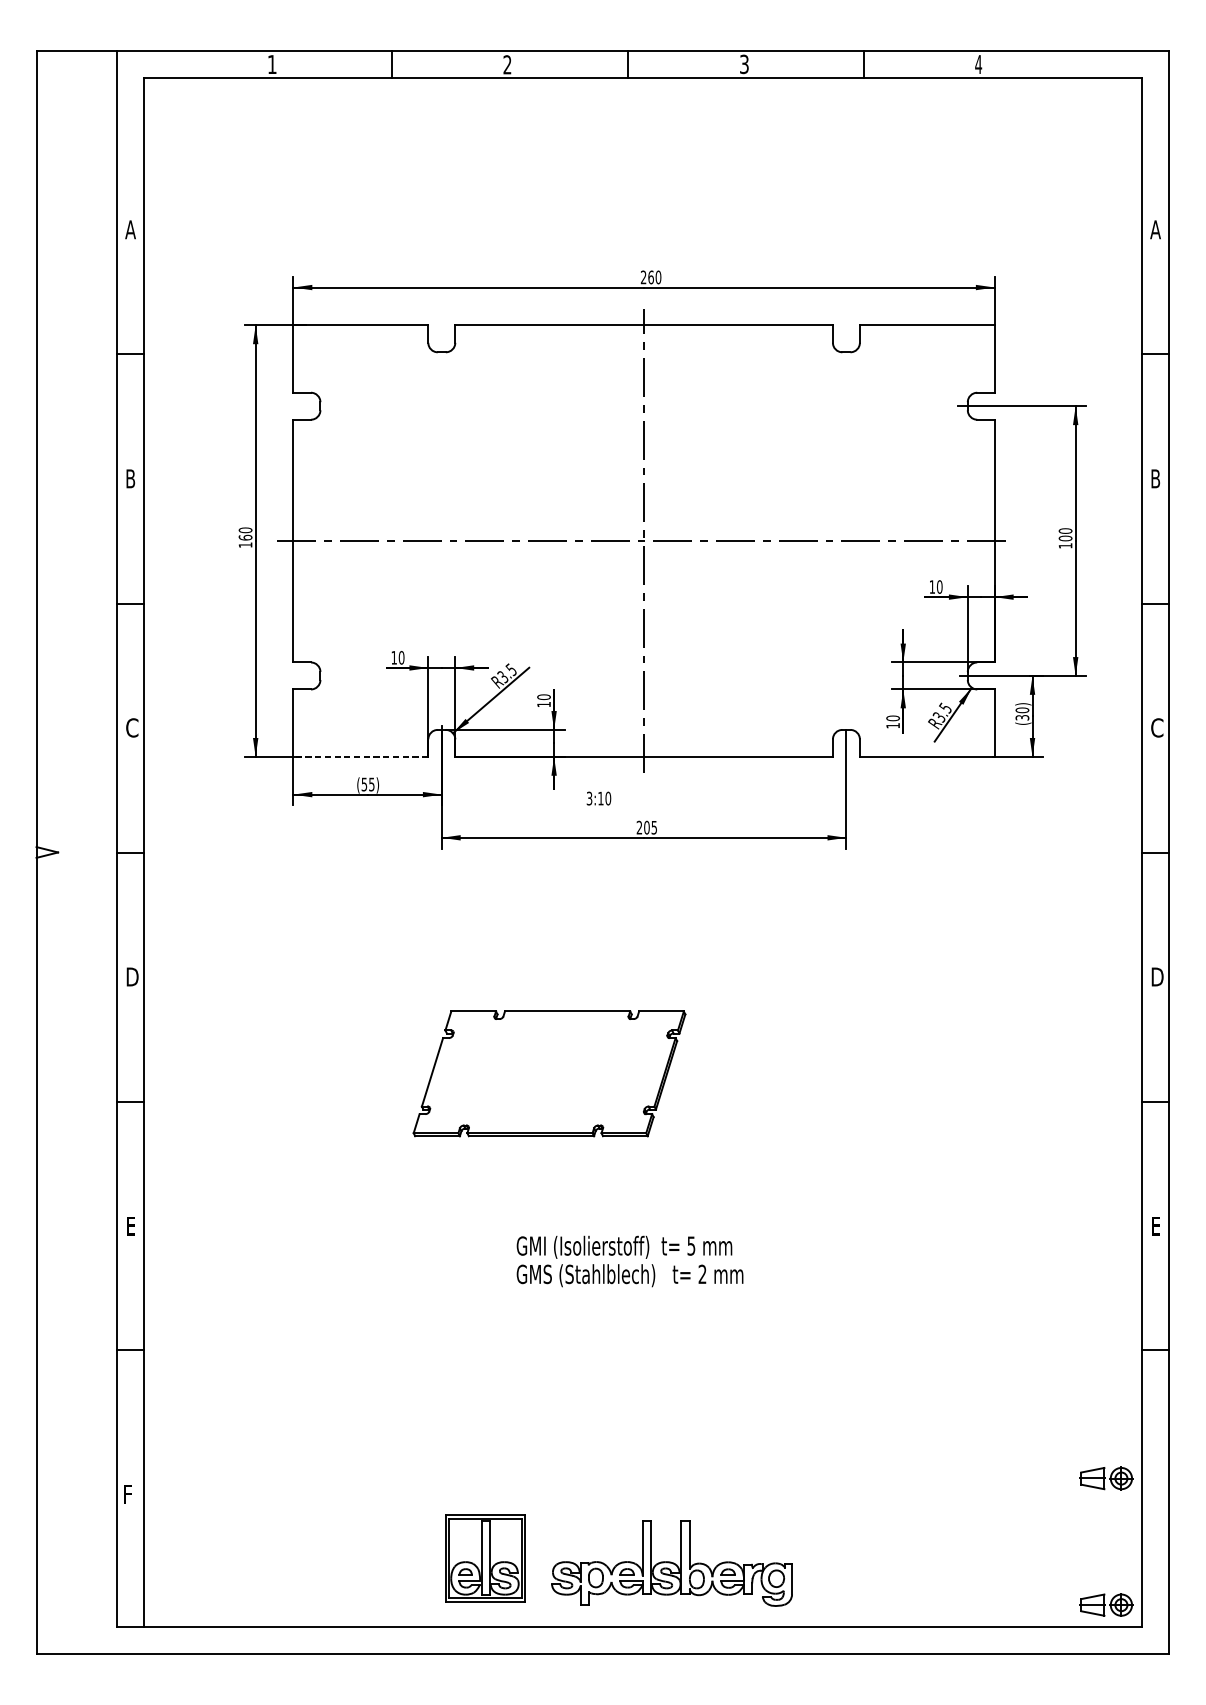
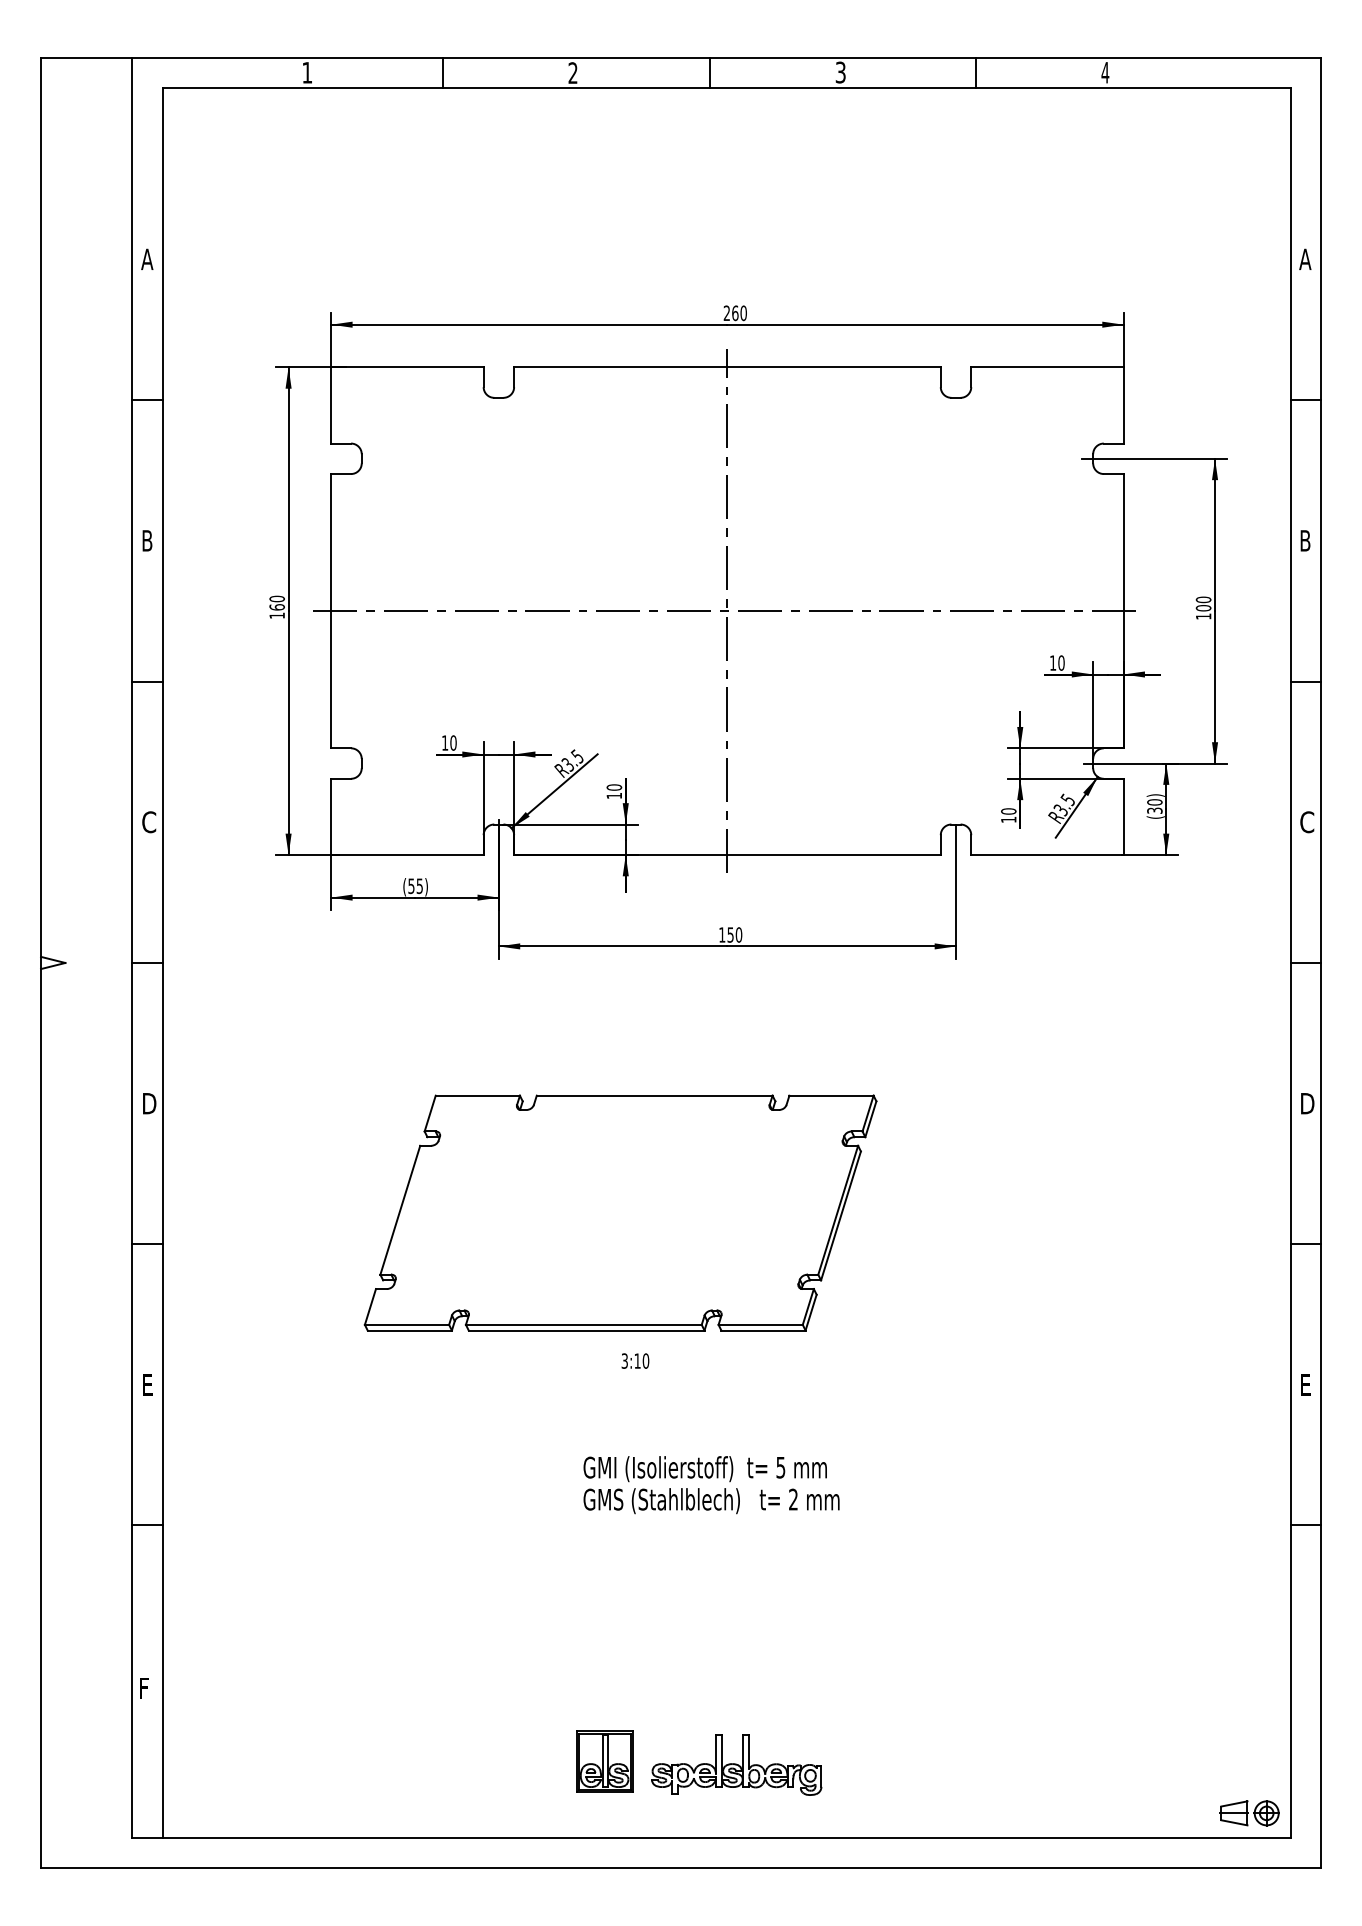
line: (360, 756) -> (406, 854), dashed -> solid
text: (599, 798) -> (635, 1360), moved
text: (646, 827) -> (730, 934), 205 -> 150
part: (549, 1073) -> (620, 1212), size x1.67
text: (629, 1261) -> (711, 1485), moved
part: (1106, 1478) -> (1249, 1670), removed
part: (619, 1560) -> (699, 1762), size x0.62

